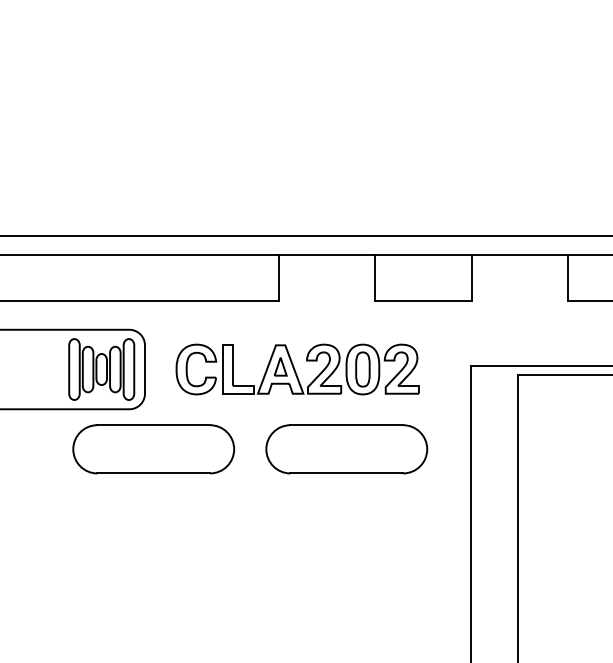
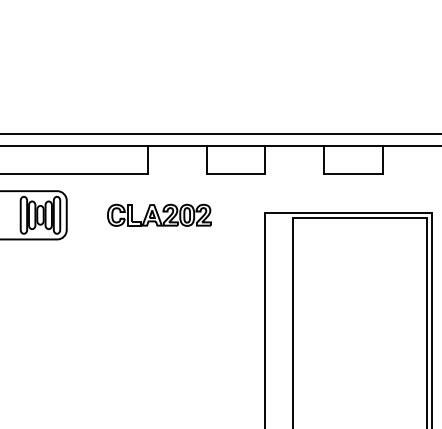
part: (297, 369) -> (159, 215), size x0.7
part: (152, 448) -> (71, 263), removed
part: (345, 448) -> (188, 263), removed

